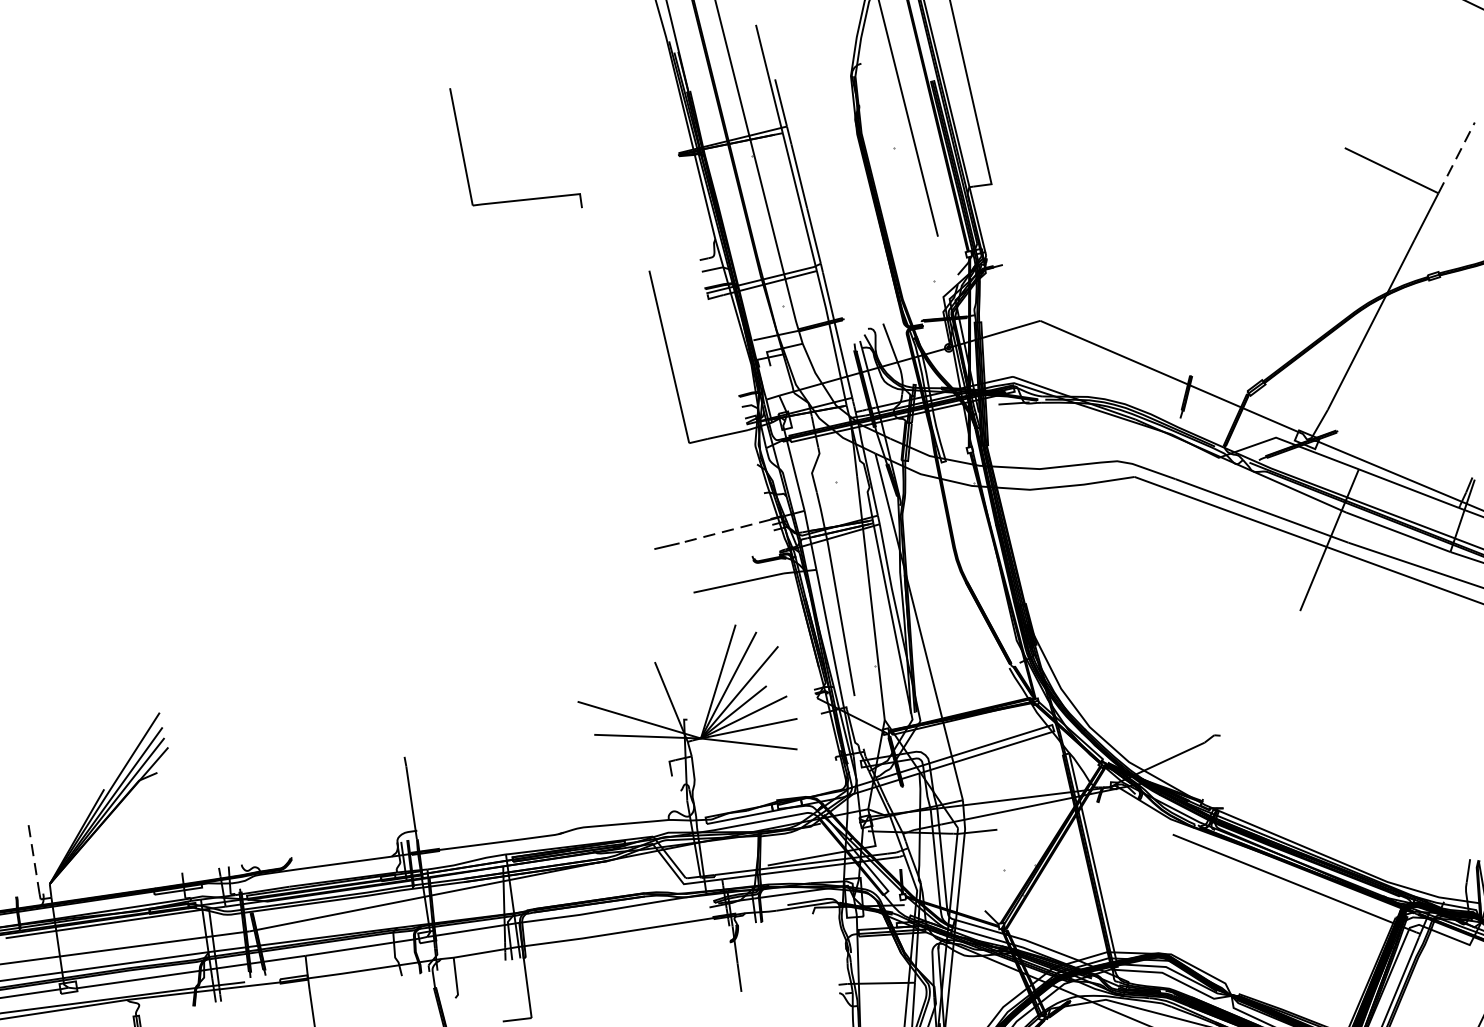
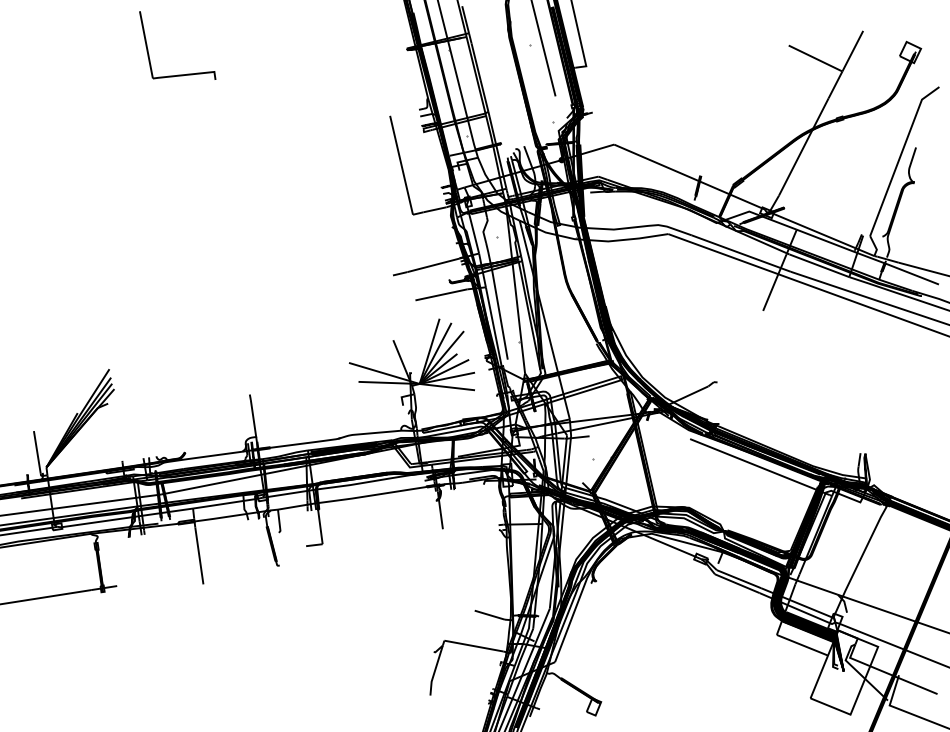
line: (1456, 158) -> (852, 51), dashed -> solid
part: (515, 198) -> (177, 74), moved
line: (725, 531) -> (433, 265), dashed -> solid
line: (34, 856) -> (37, 451), dashed -> solid

